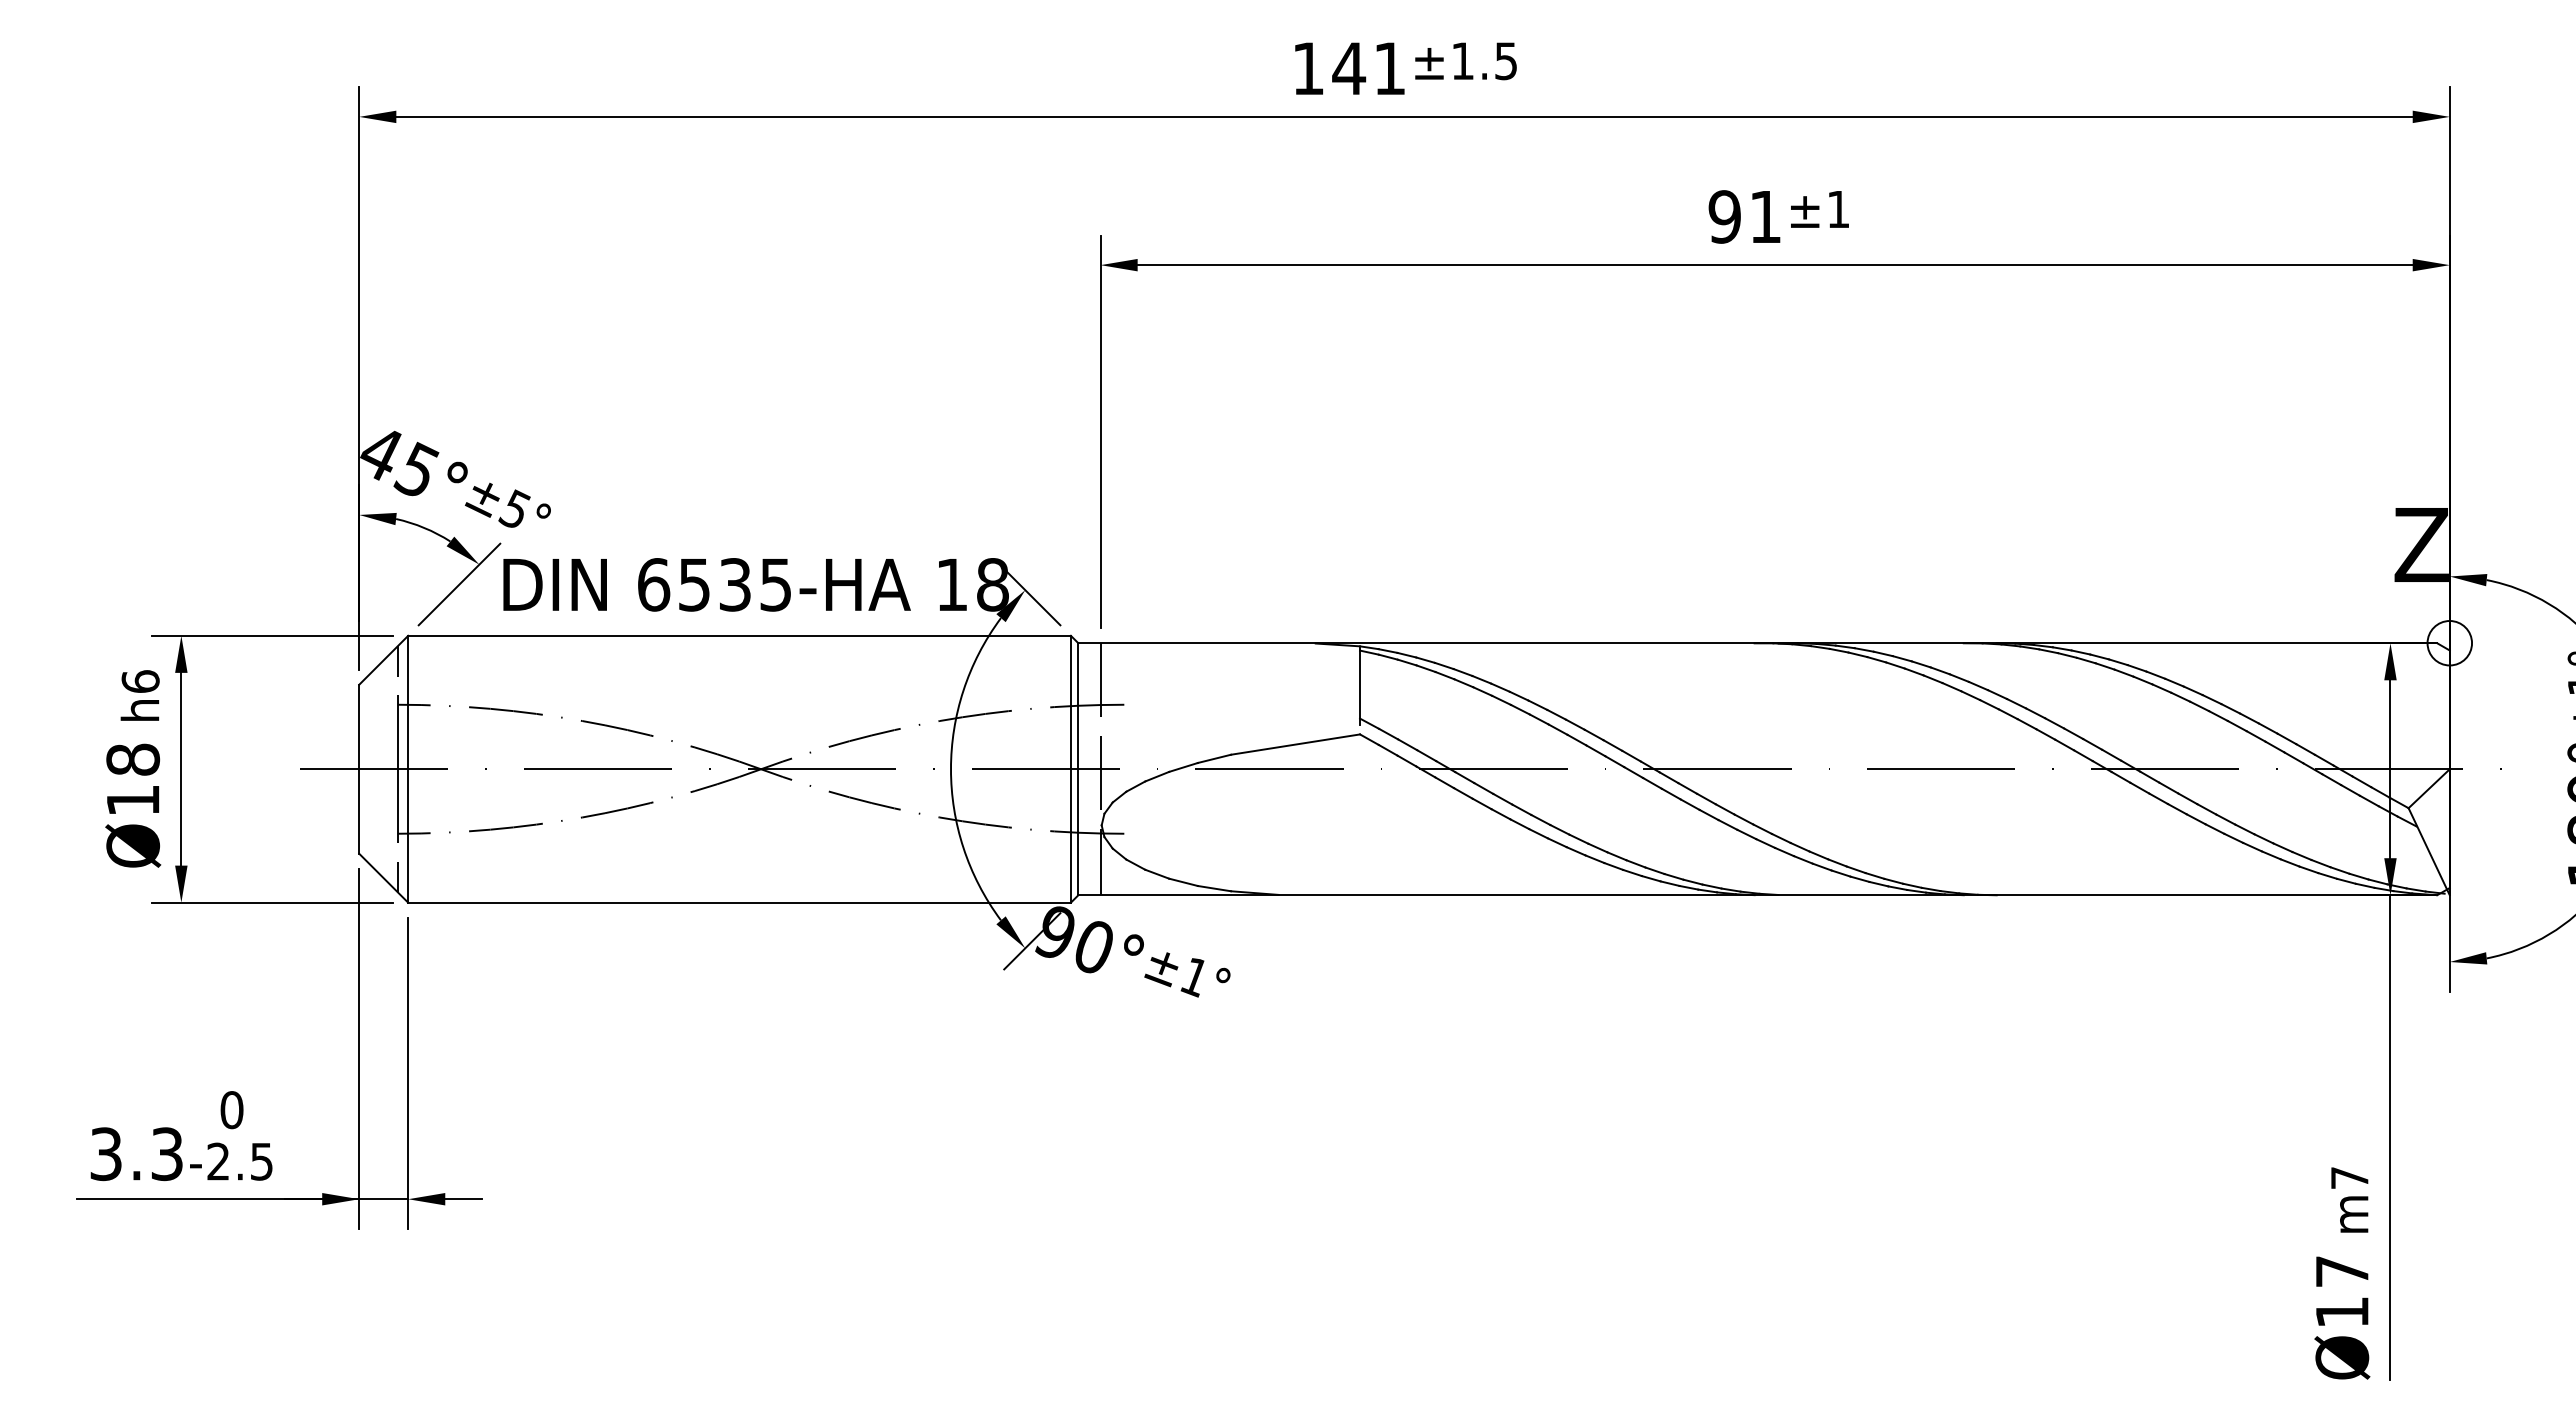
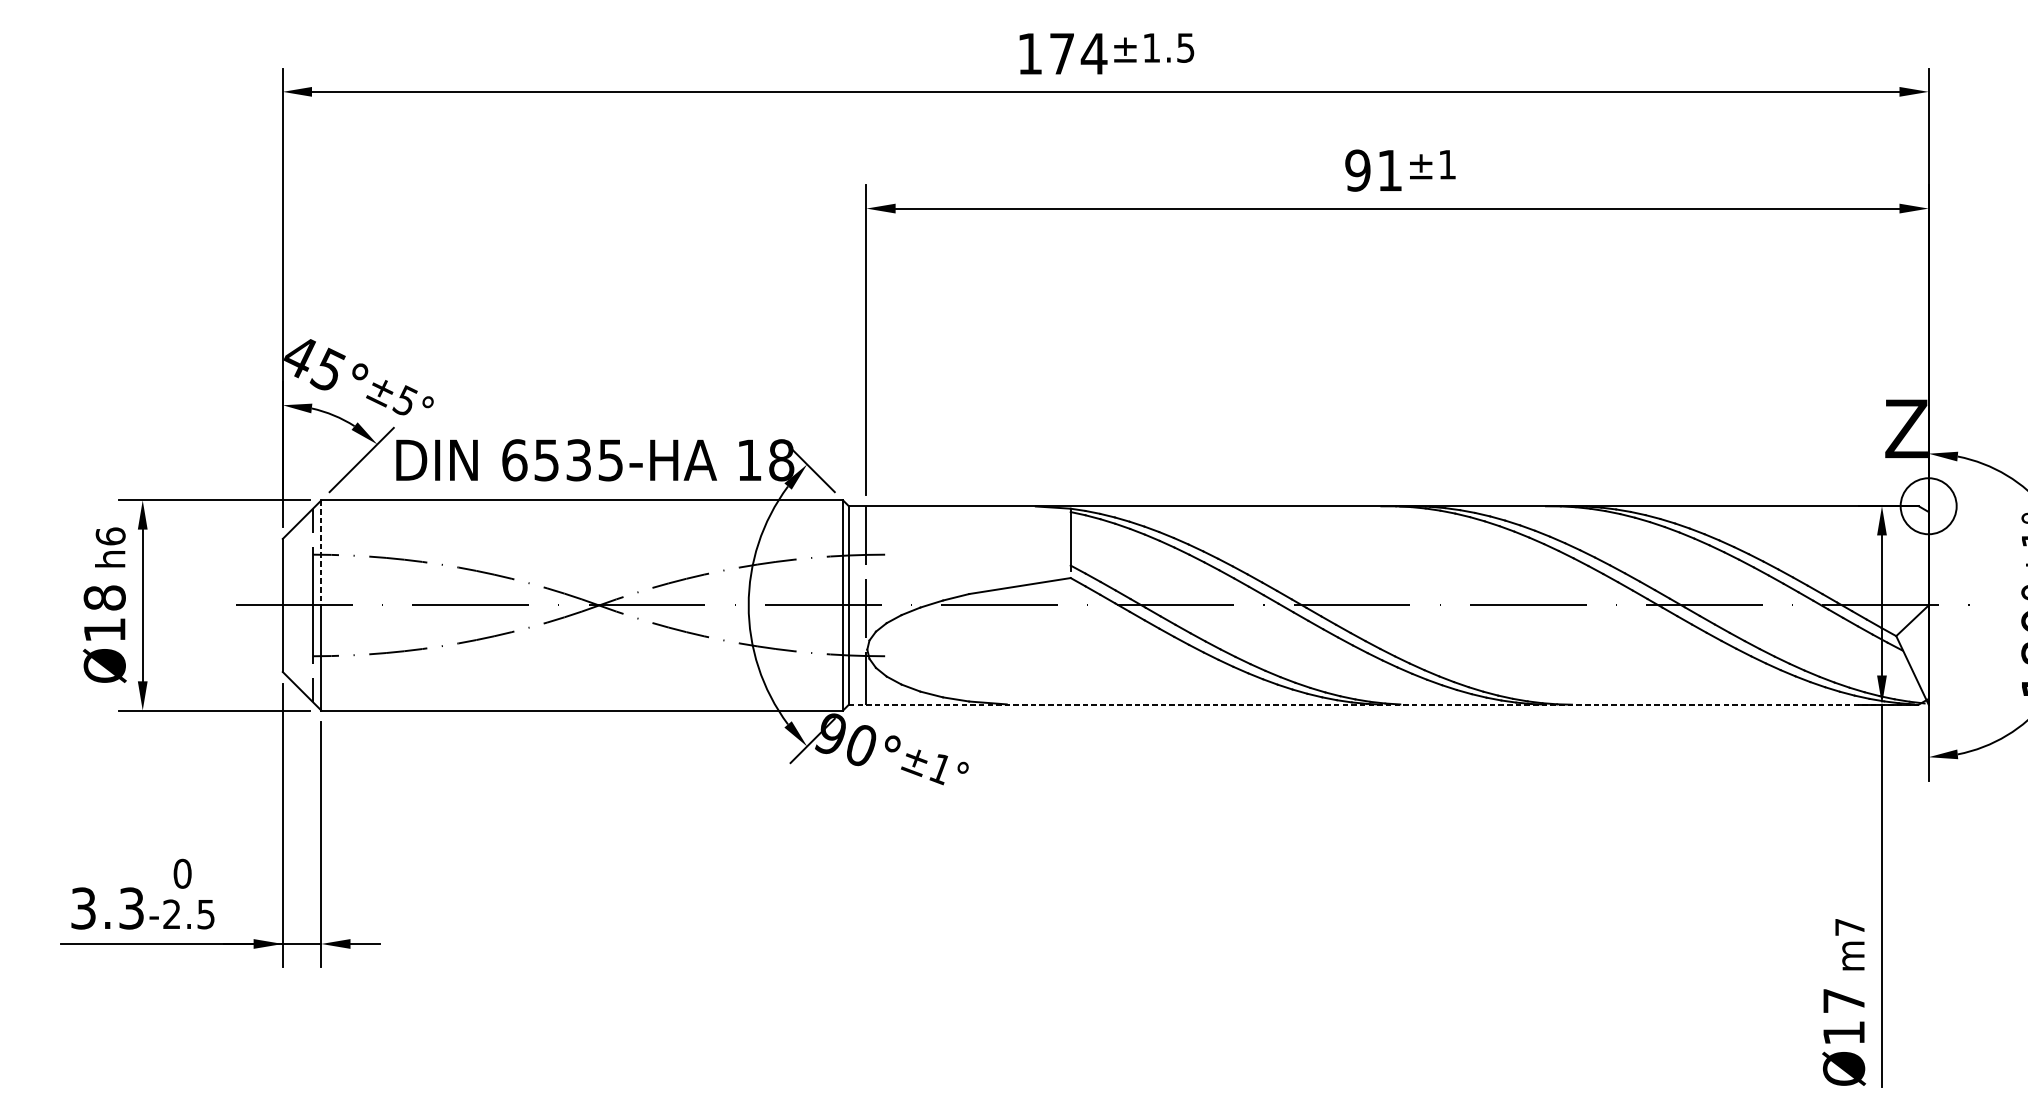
text: (1369, 68) -> (1078, 53), 141 -> 174
circle: (2449, 643) -> (1928, 506), size x1.6
line: (408, 702) -> (321, 552), solid -> dashed
line: (1758, 895) -> (1384, 704), solid -> dashed

